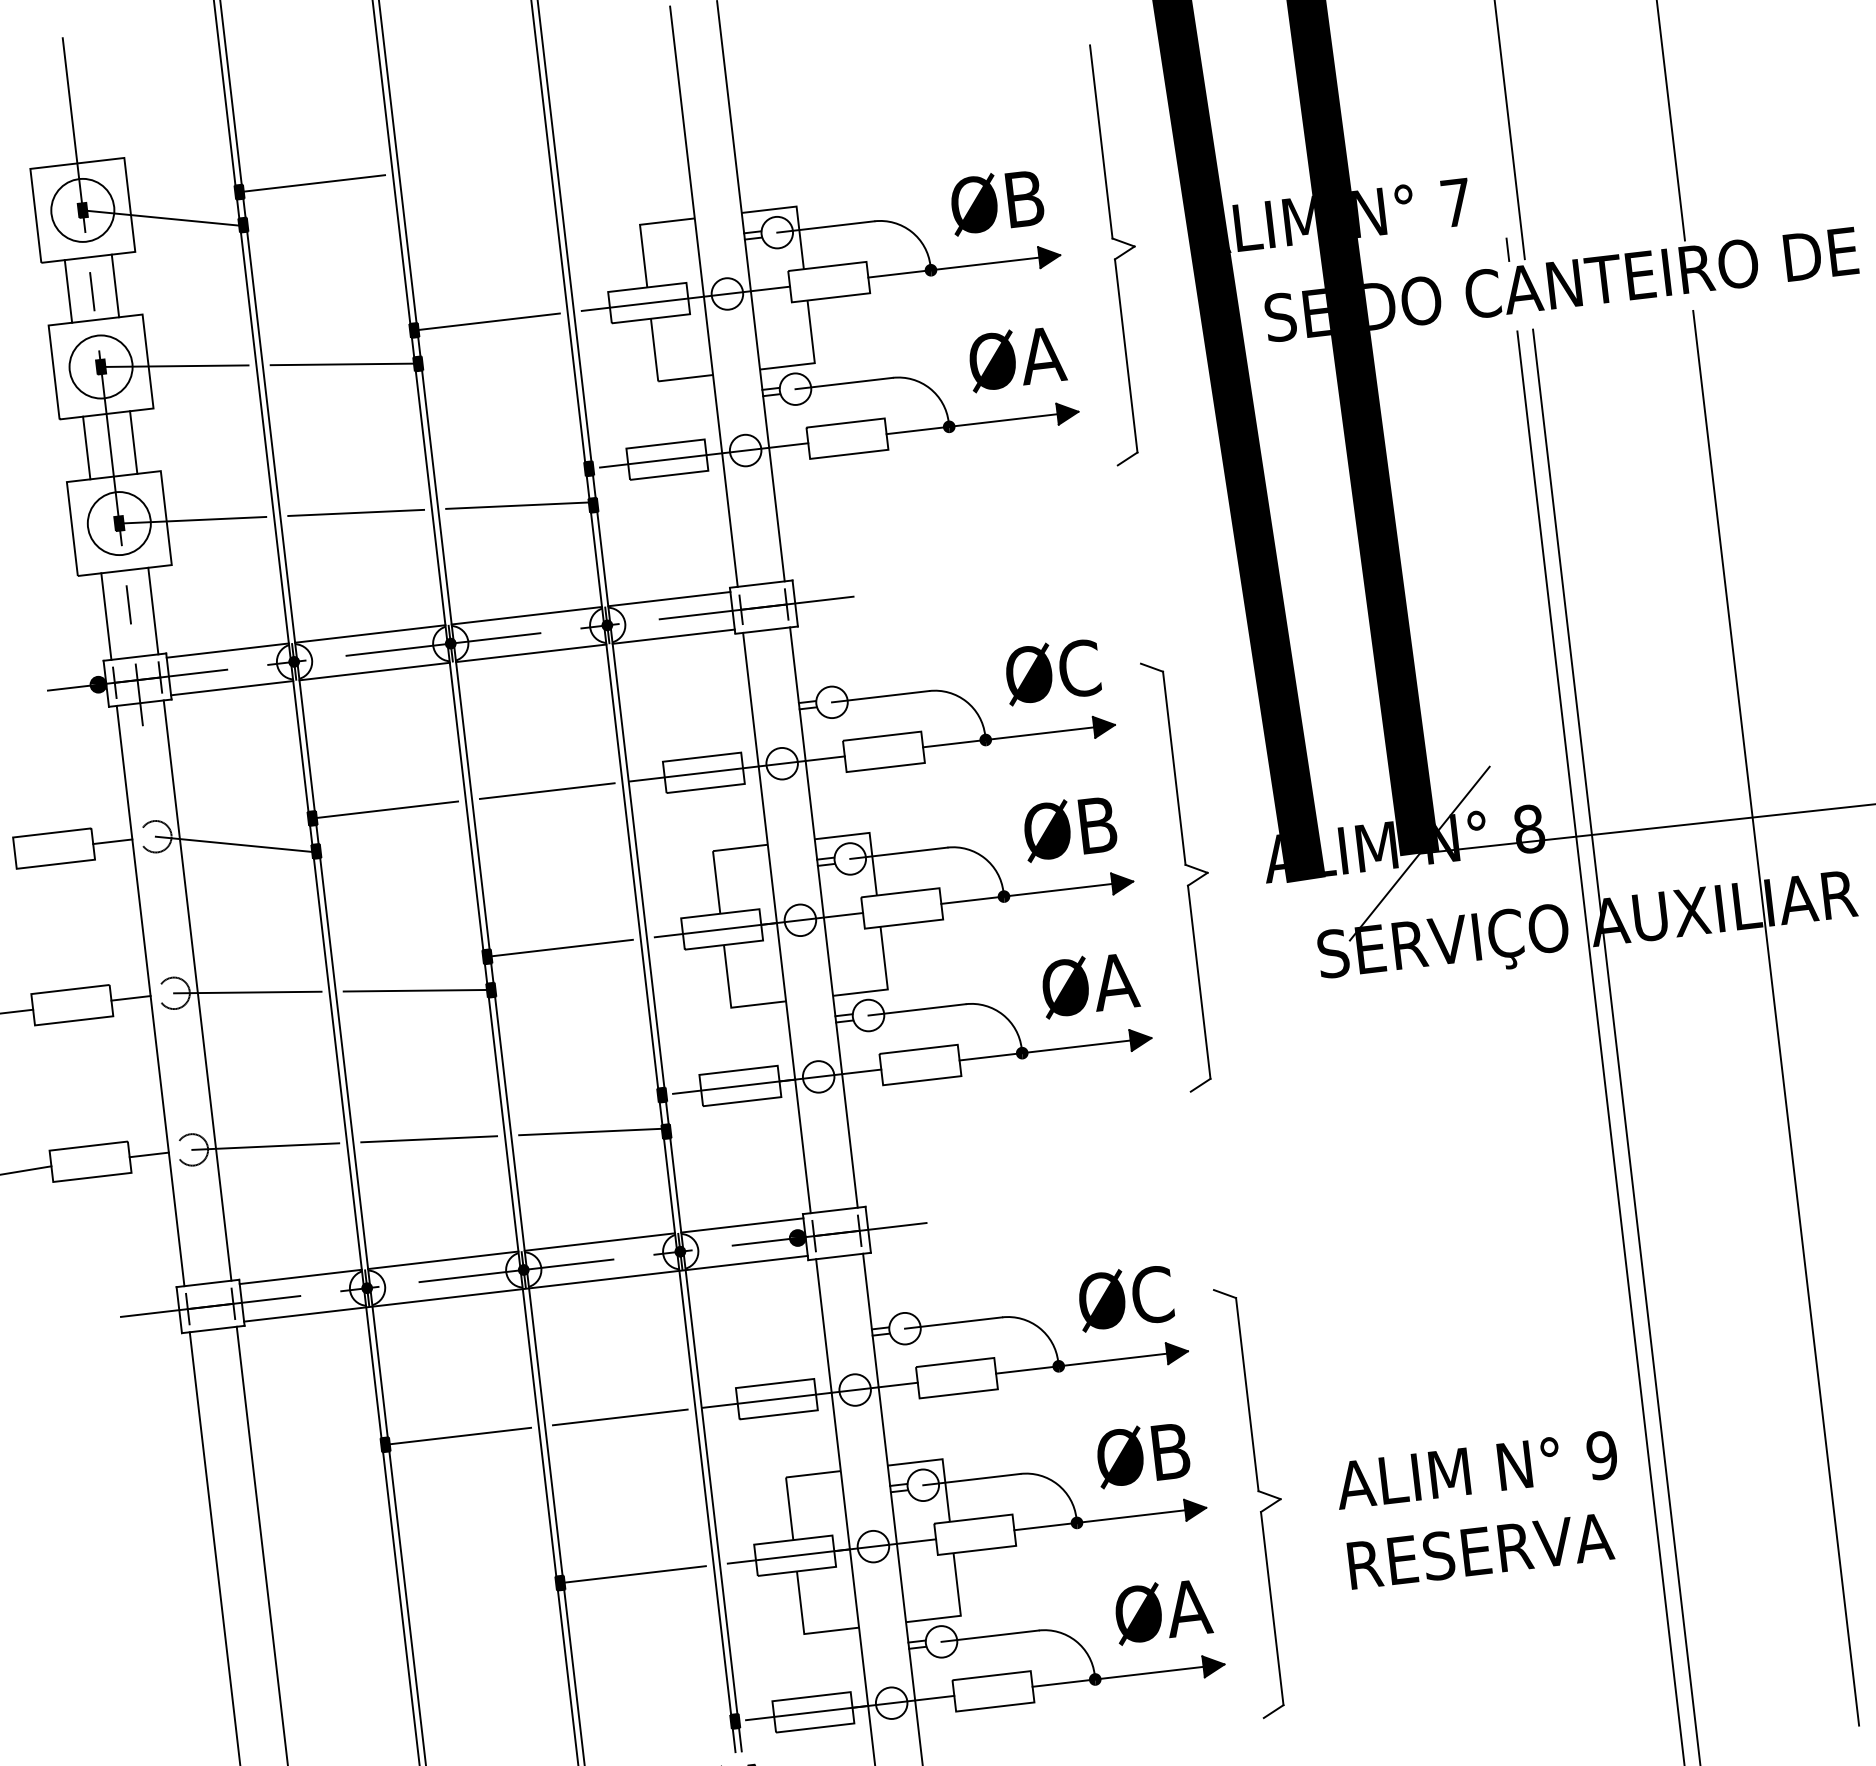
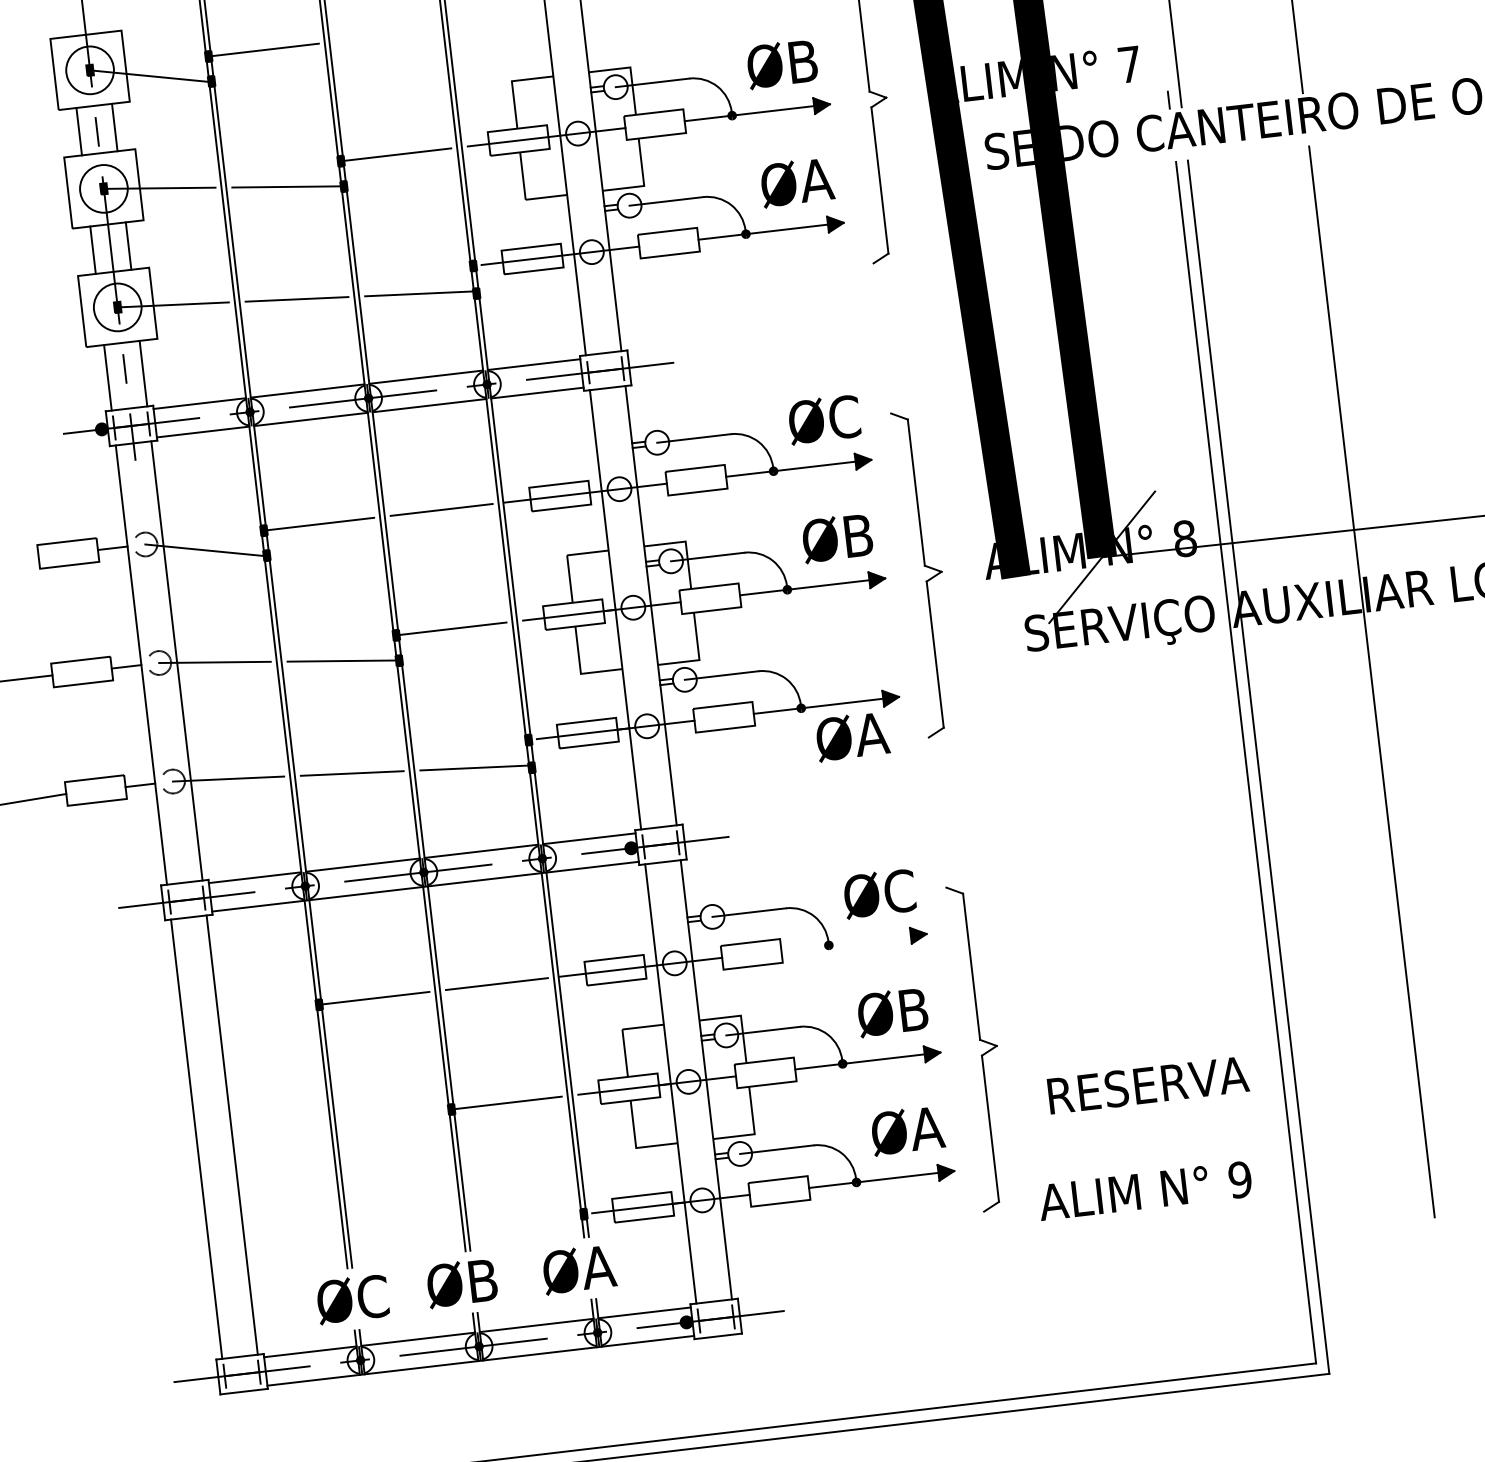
text: (1091, 986) -> (853, 737), moved
line: (1080, 1362) -> (845, 942), removed
text: (1478, 1469) -> (1146, 1190), moved

